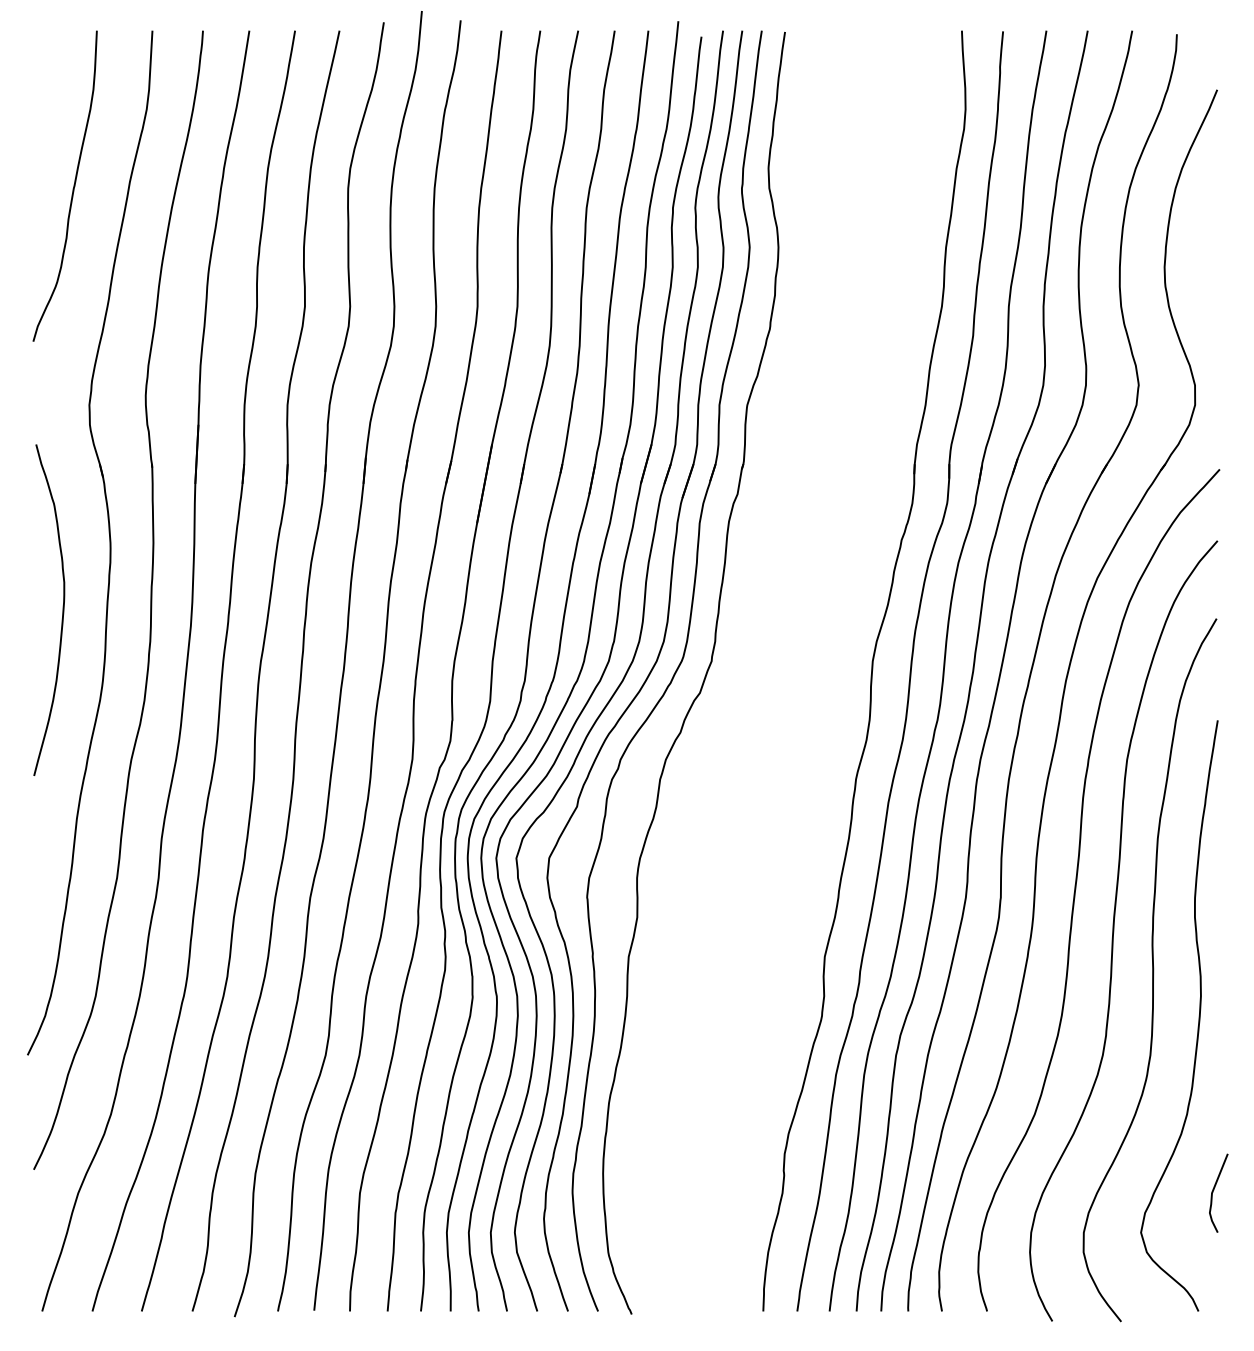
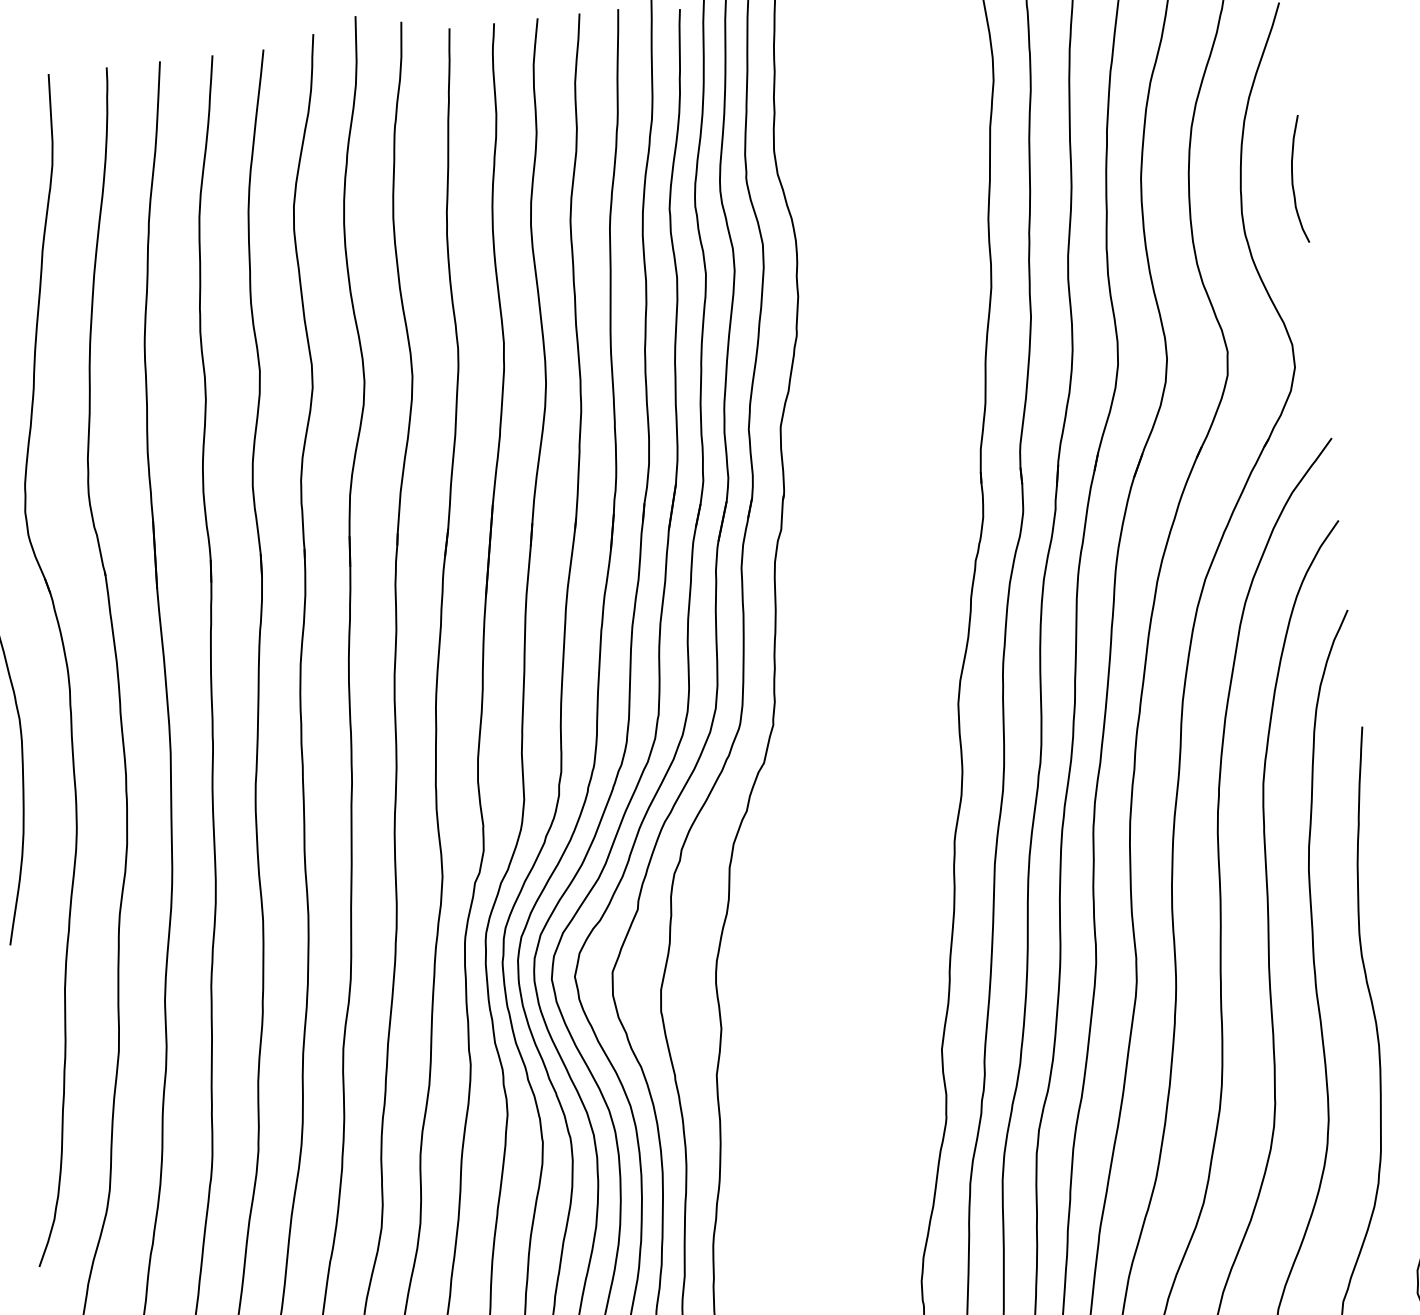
curve: (1212, 243) -> (1293, 179), added

